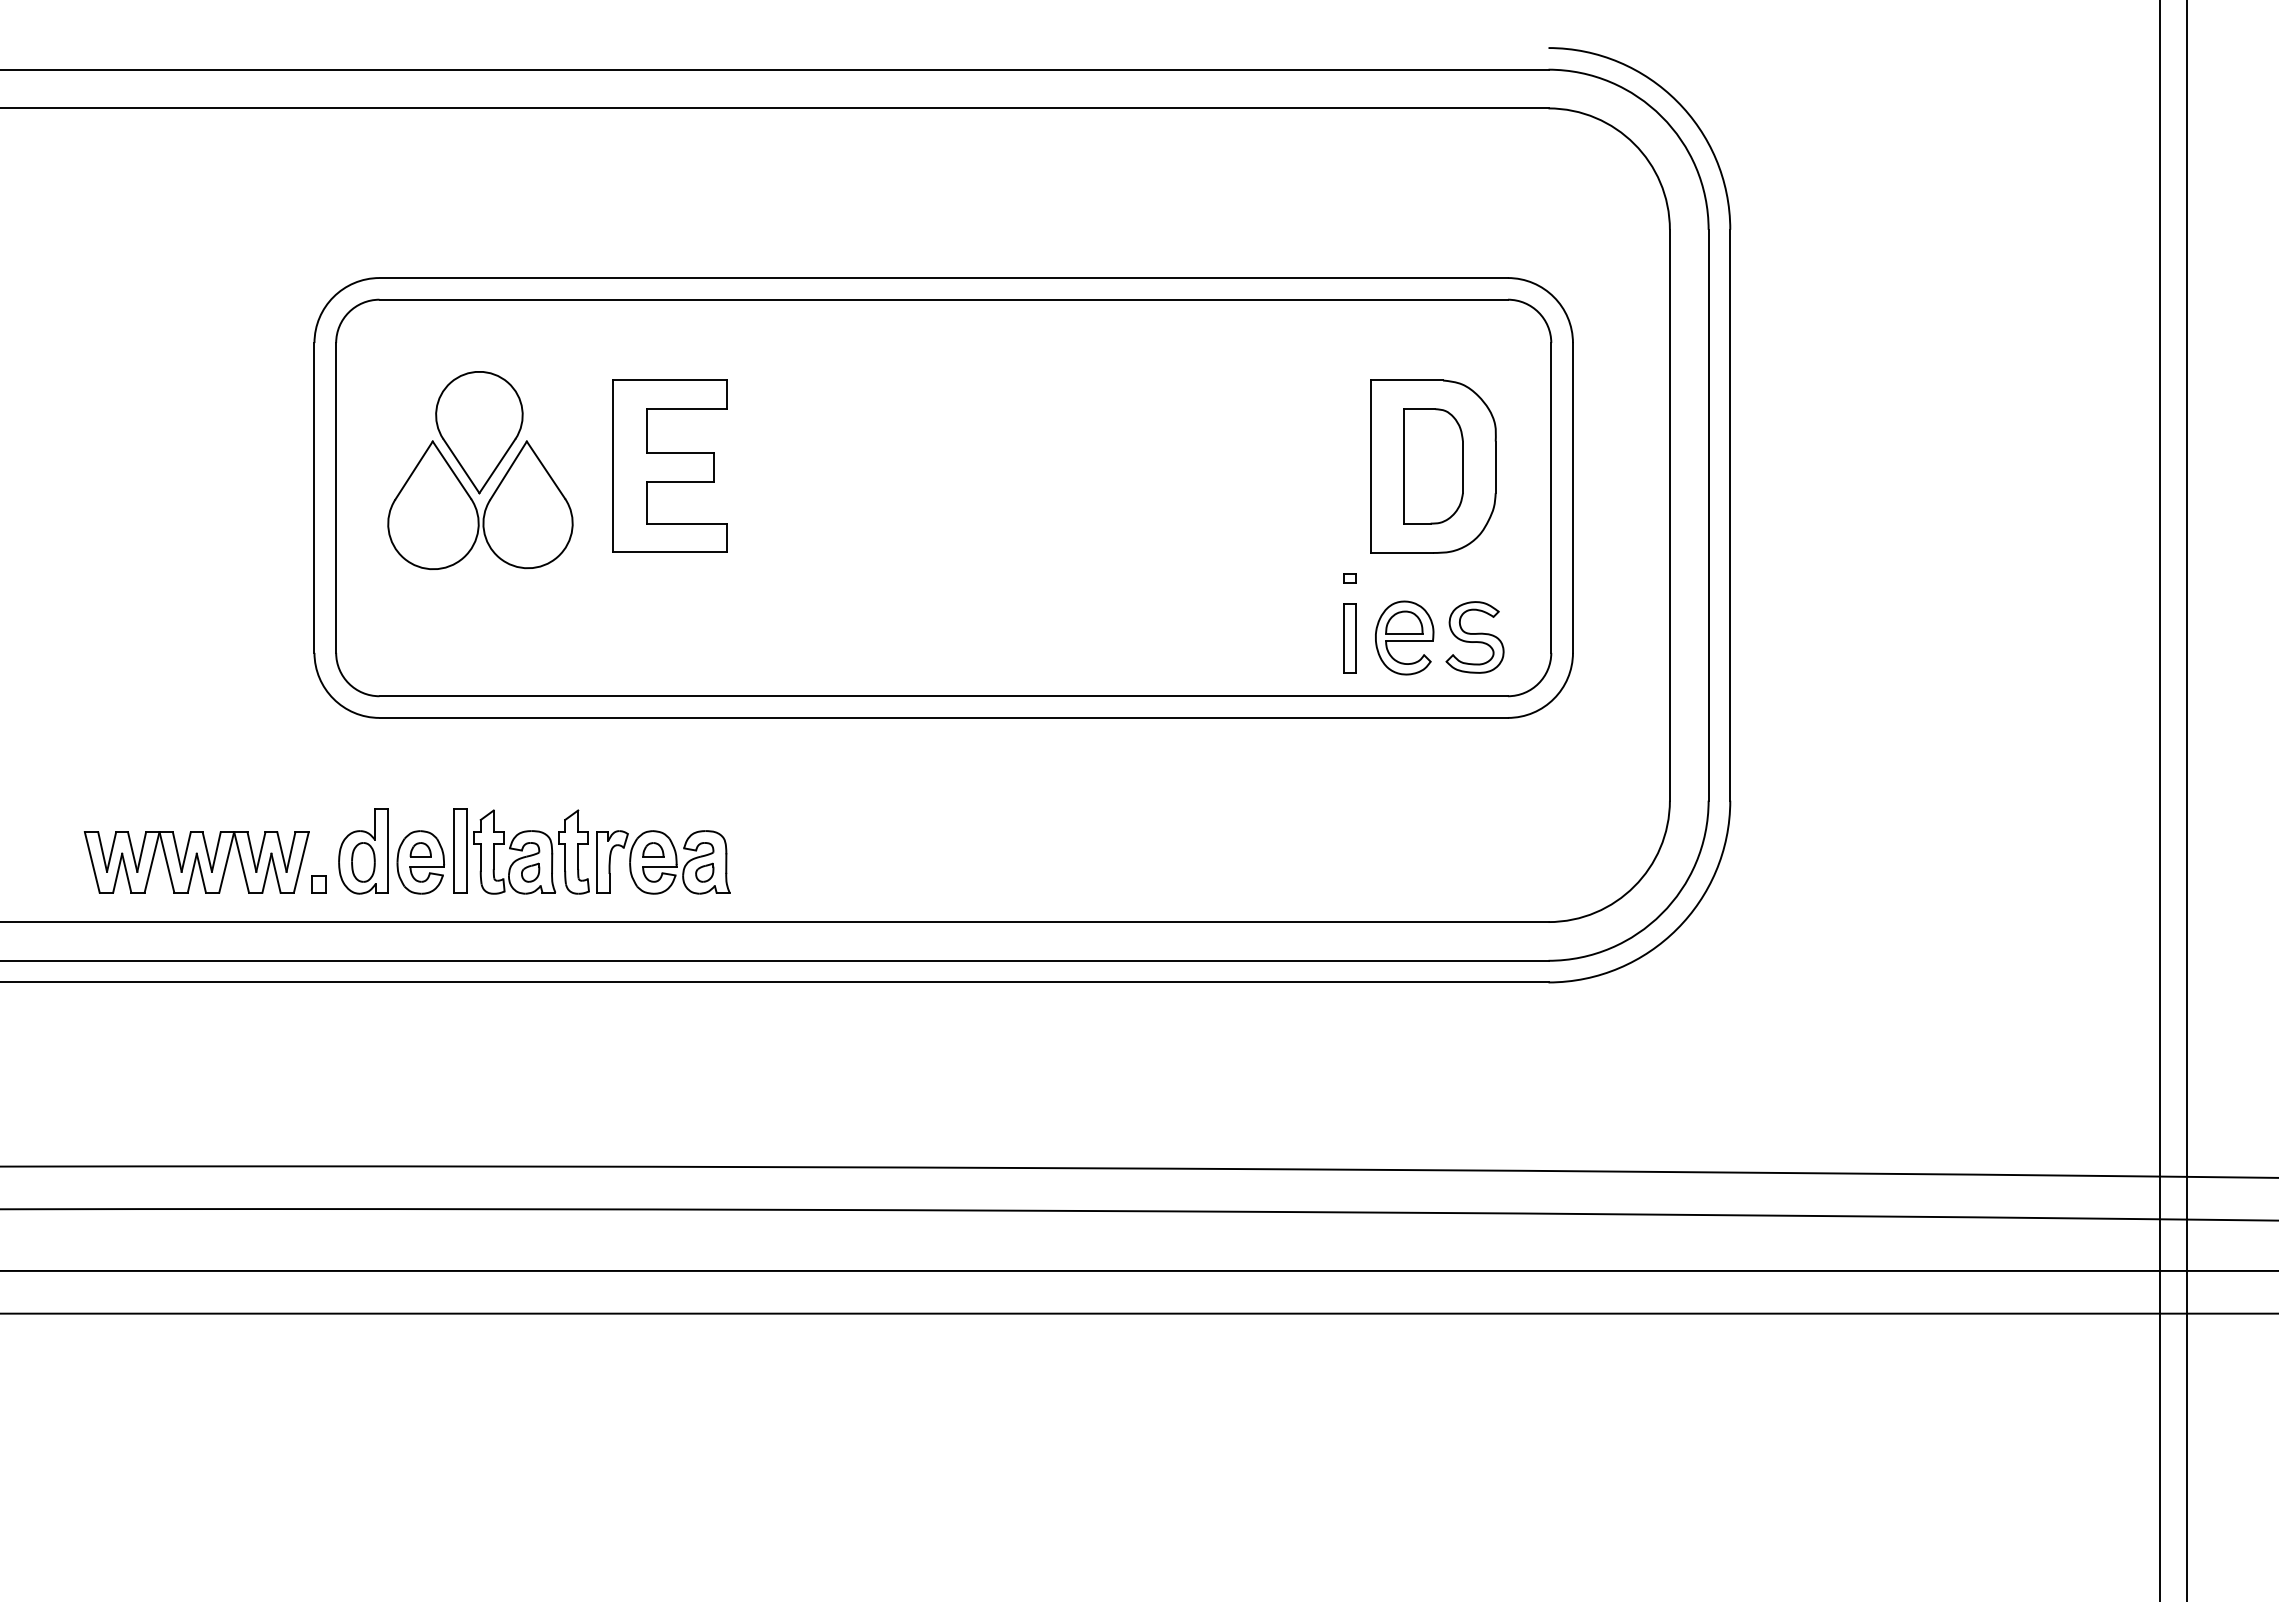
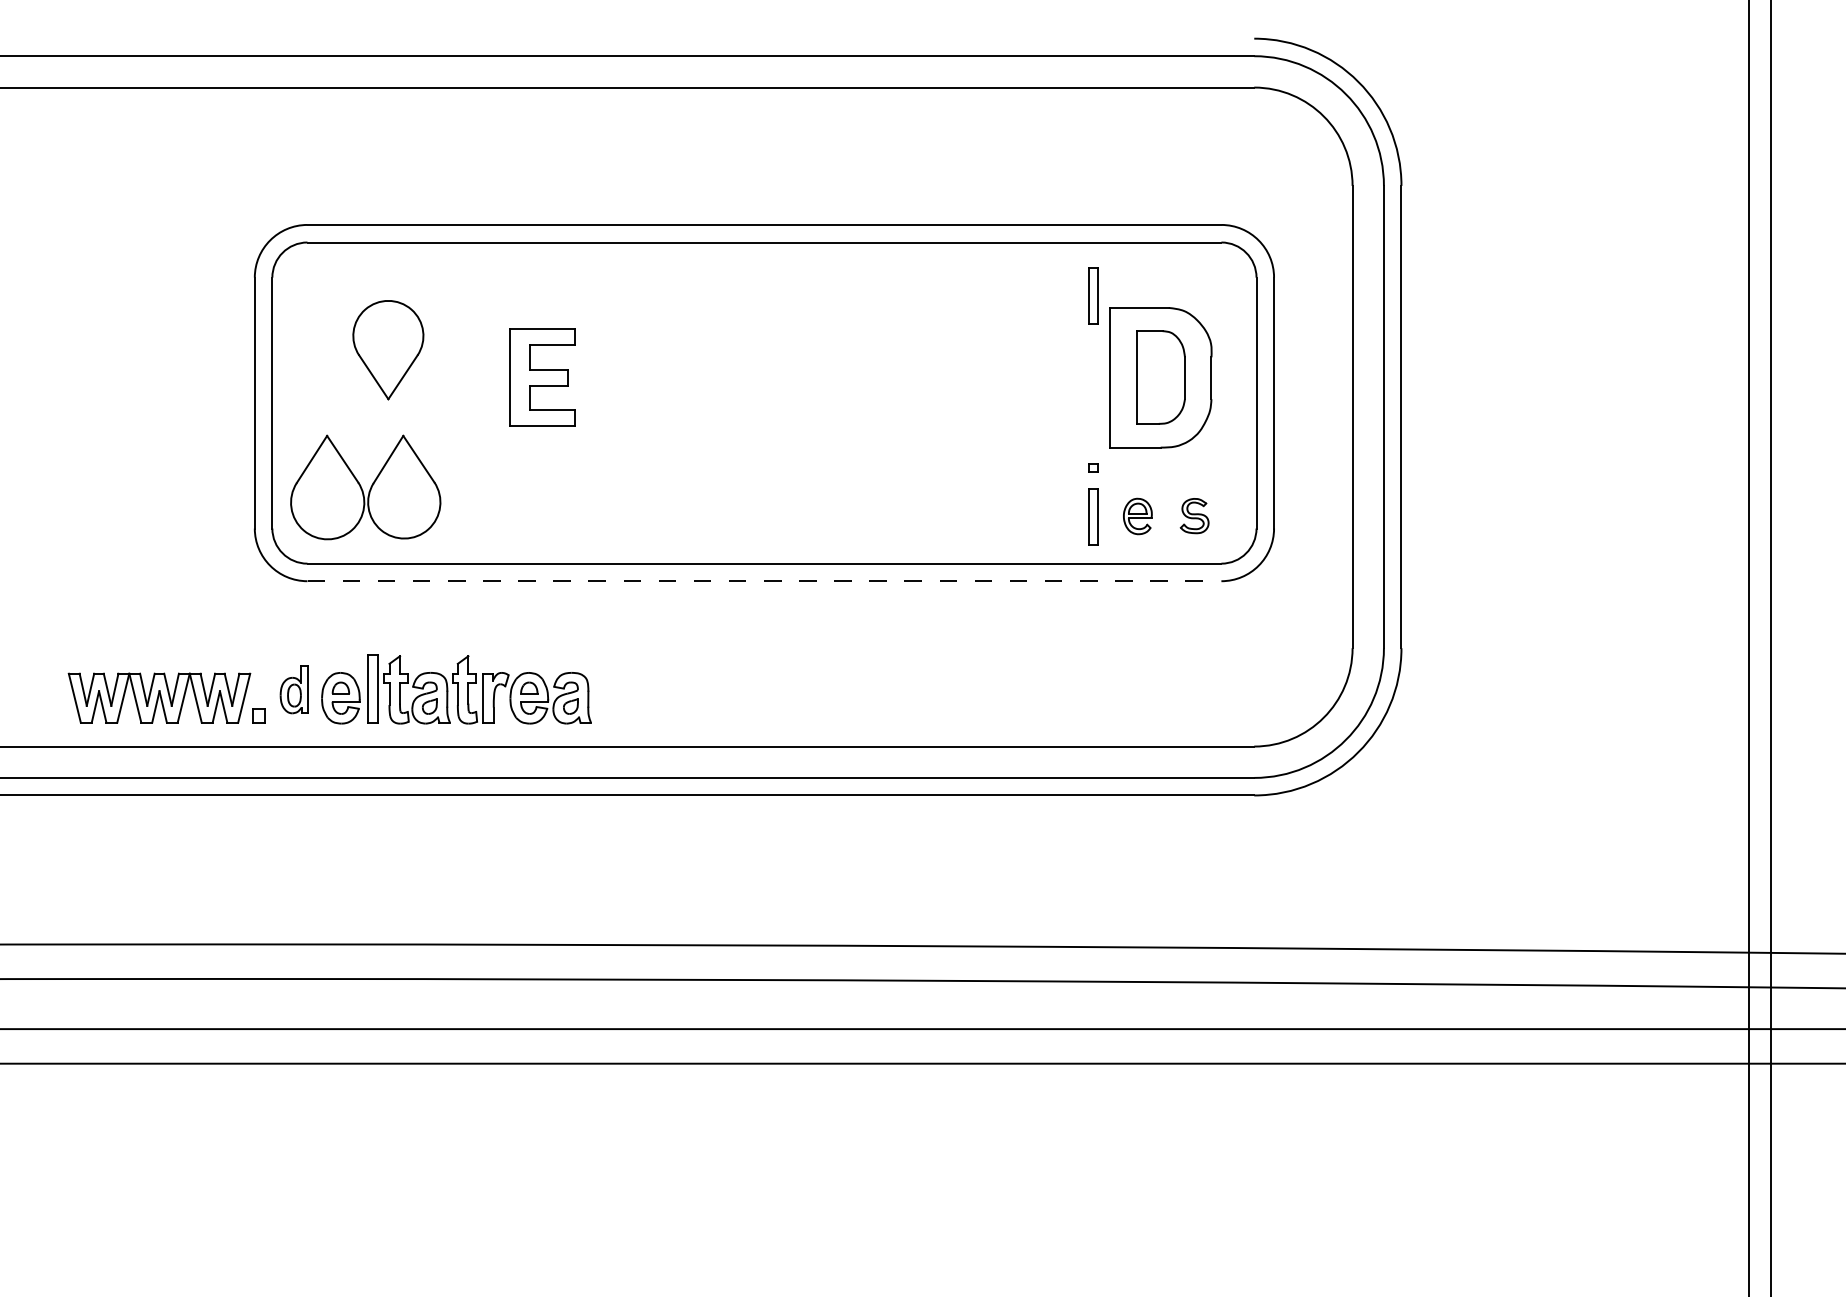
part: (1349, 366) -> (1093, 296), added
part: (669, 465) -> (542, 376), size x0.7
part: (480, 505) -> (365, 487), moved
part: (1404, 637) -> (1137, 516), size x0.6
part: (1474, 637) -> (1194, 516), size x0.6
line: (944, 717) -> (765, 580), solid -> dashed
part: (363, 851) -> (294, 689), size x0.7

